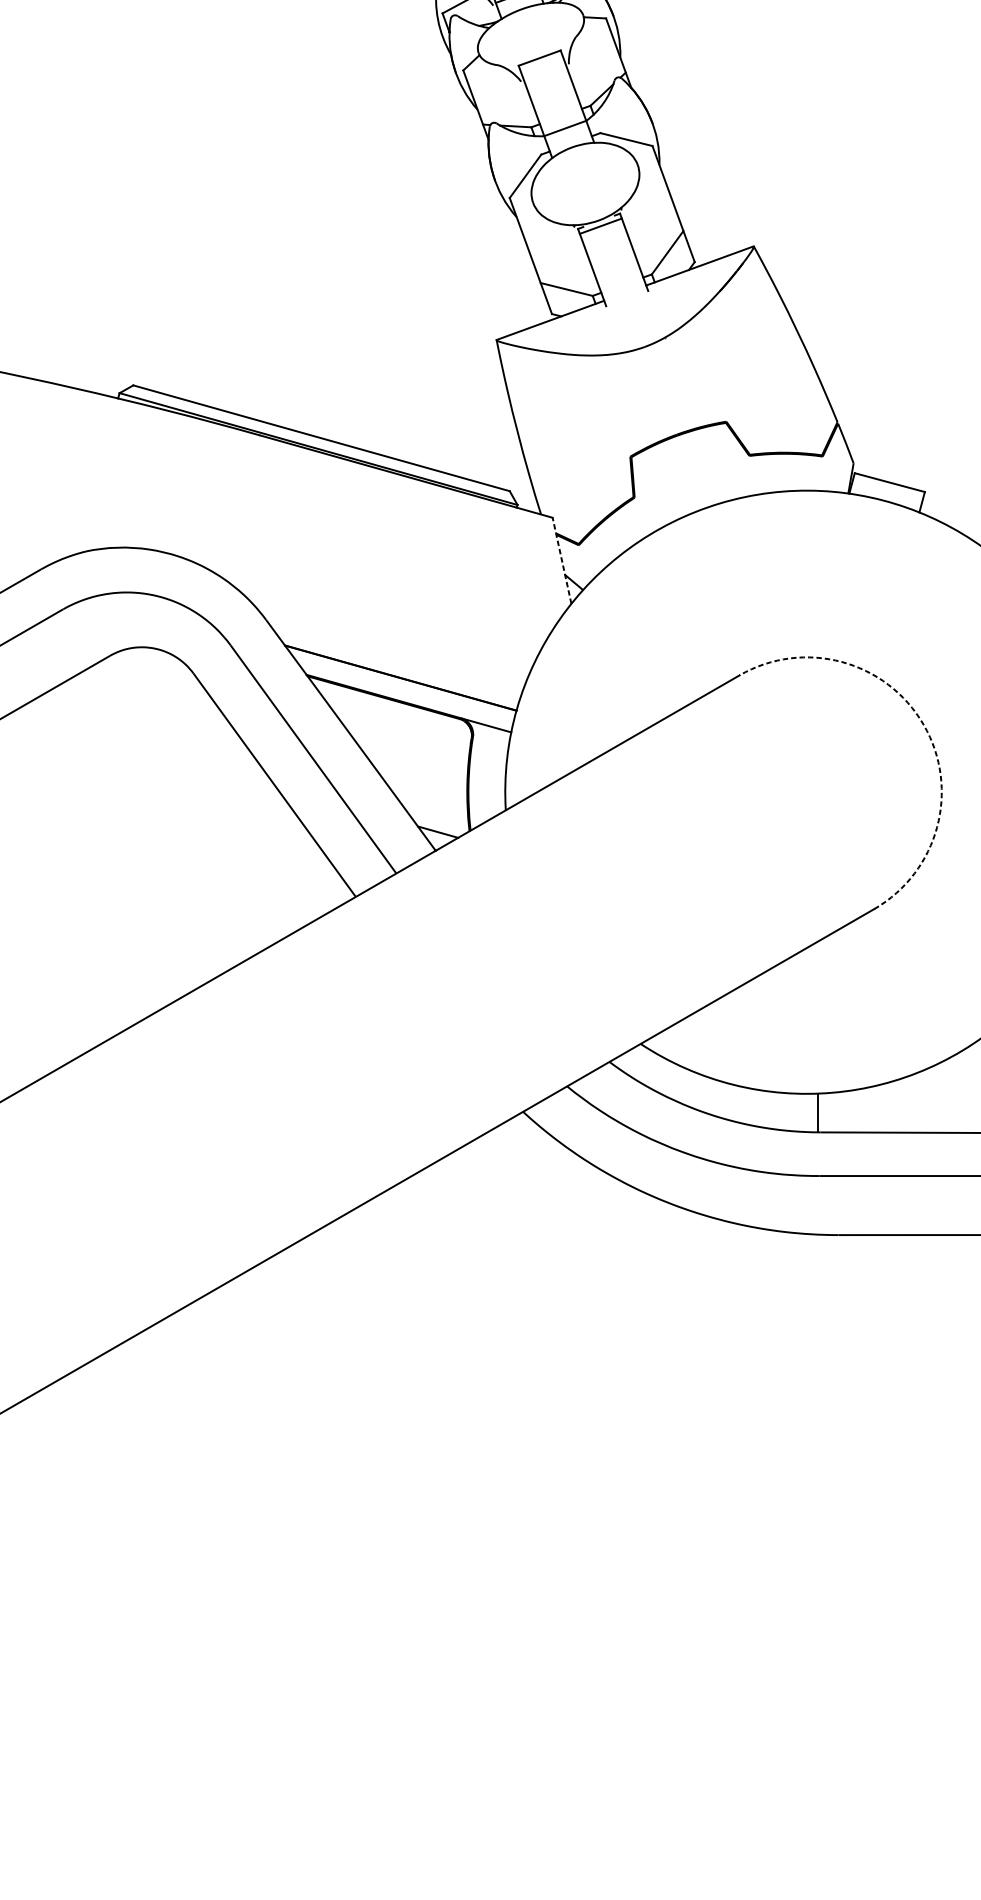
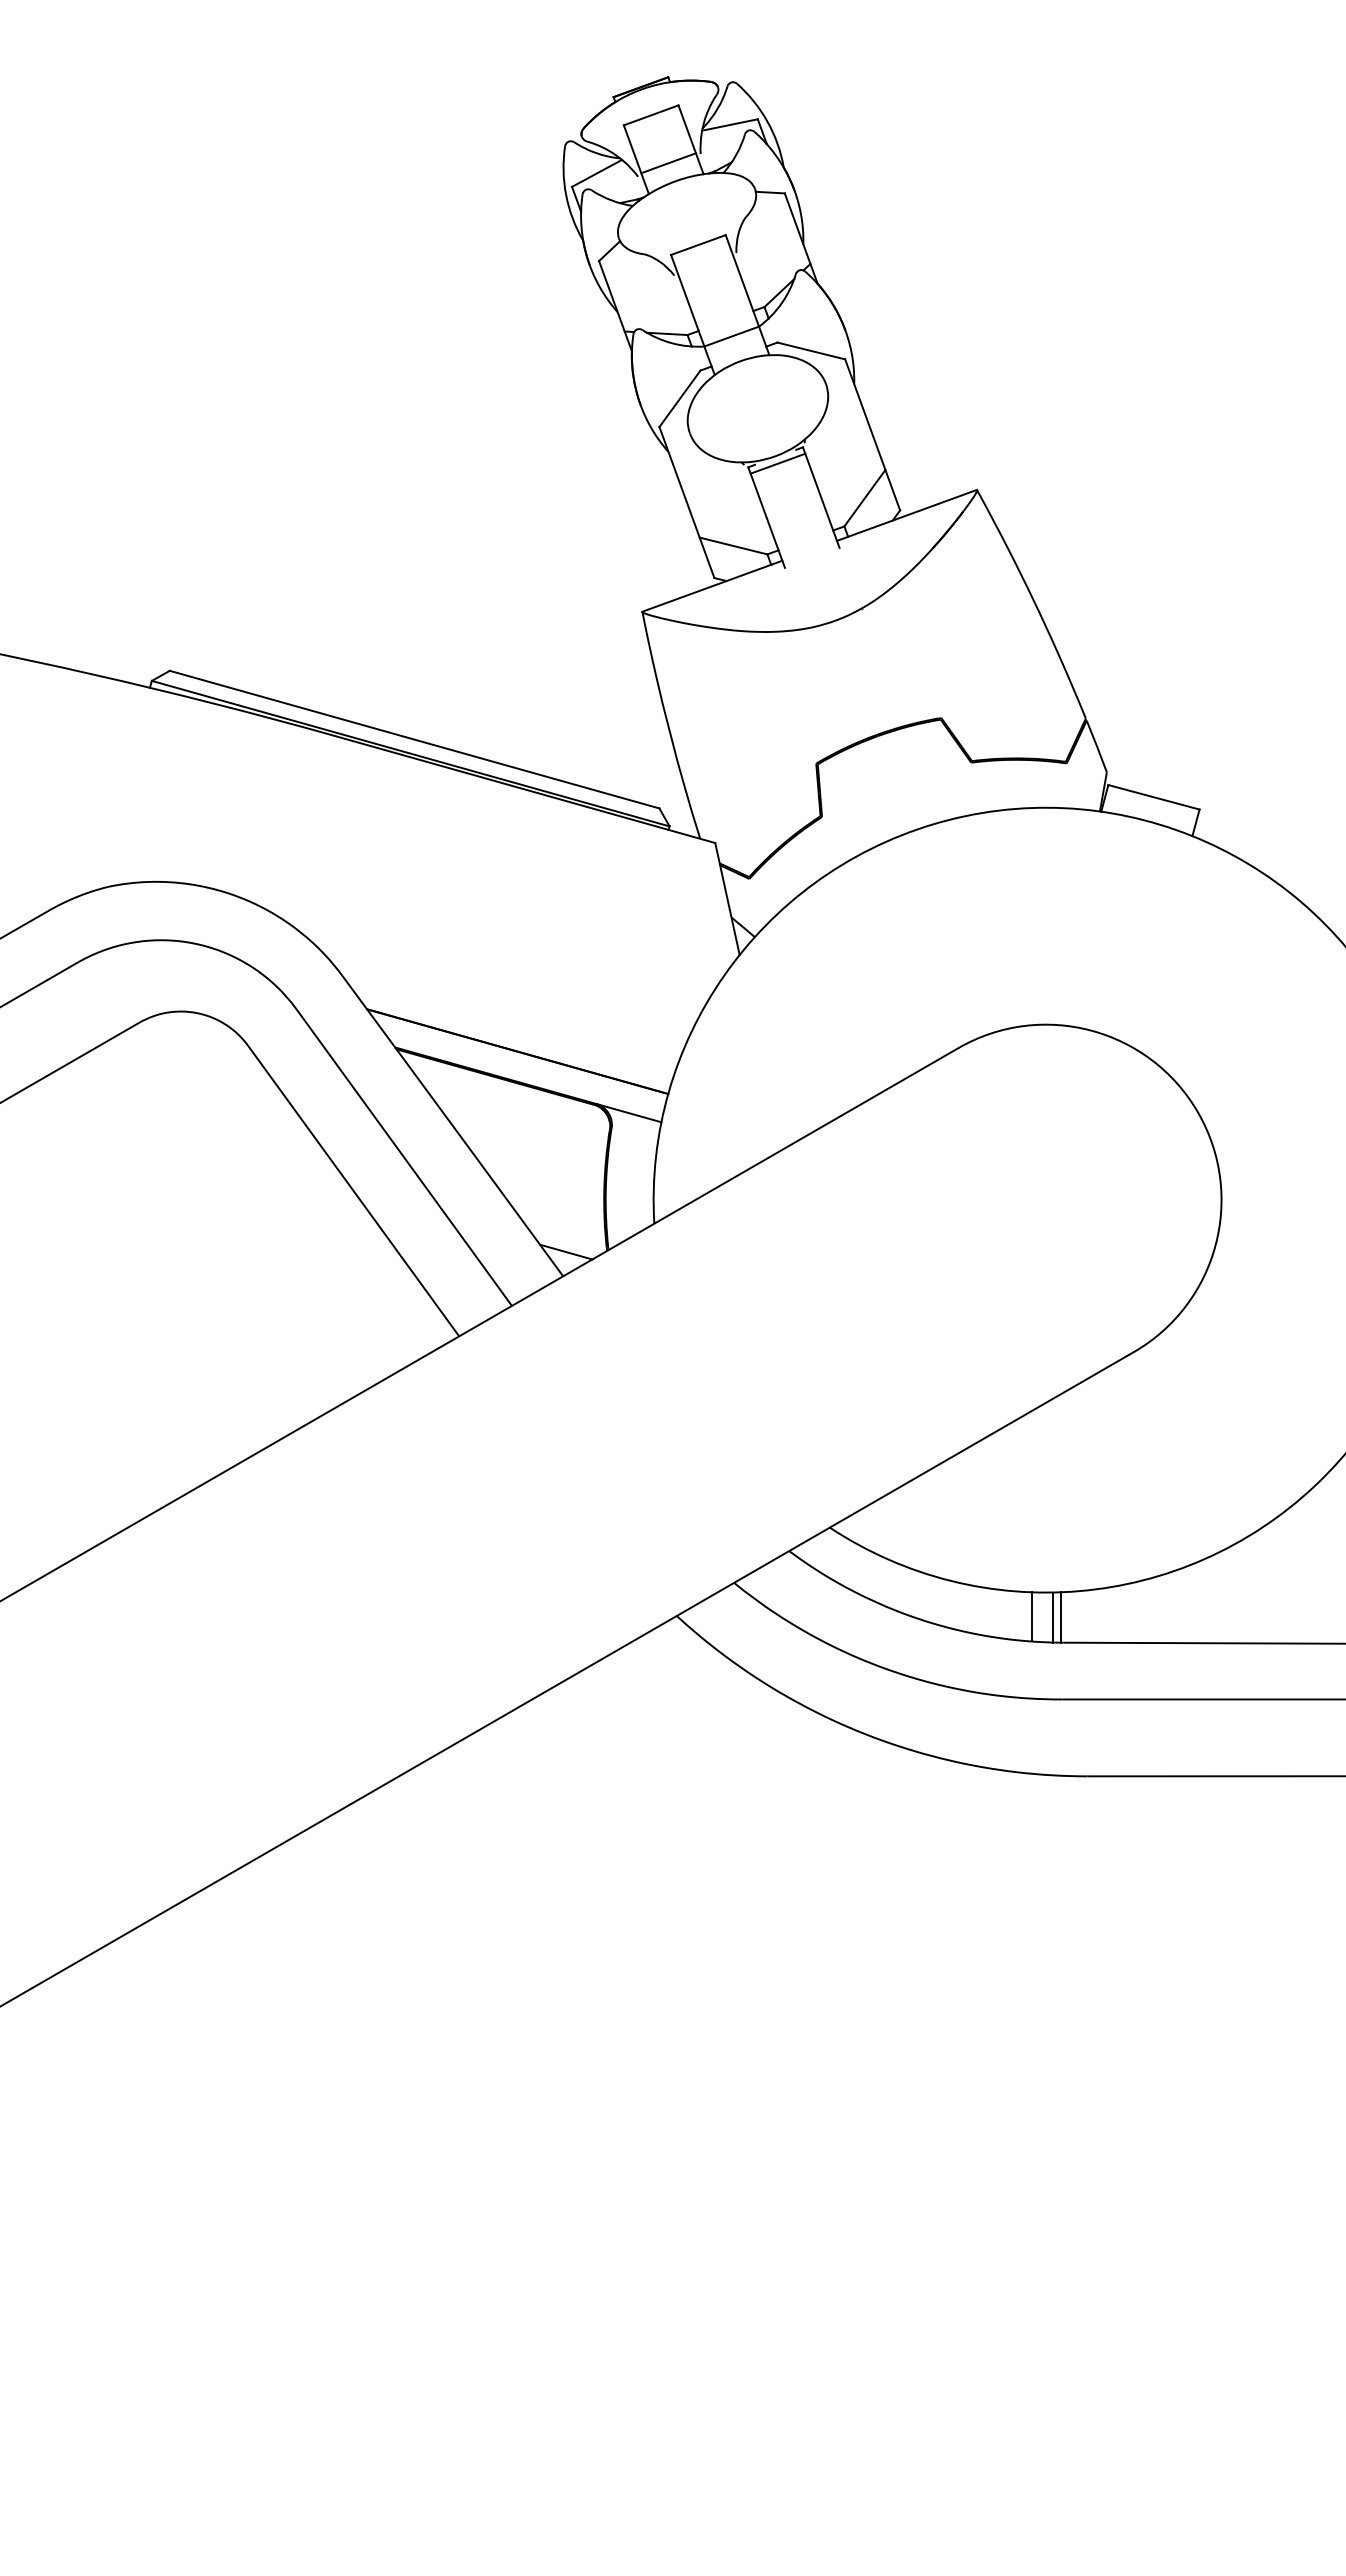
line: (562, 560) -> (727, 898), dashed -> solid
arc: (924, 724) -> (1198, 1112), dashed -> solid
line: (795, 1112) -> (1031, 1616), added
line: (812, 1113) -> (1053, 1617), added

